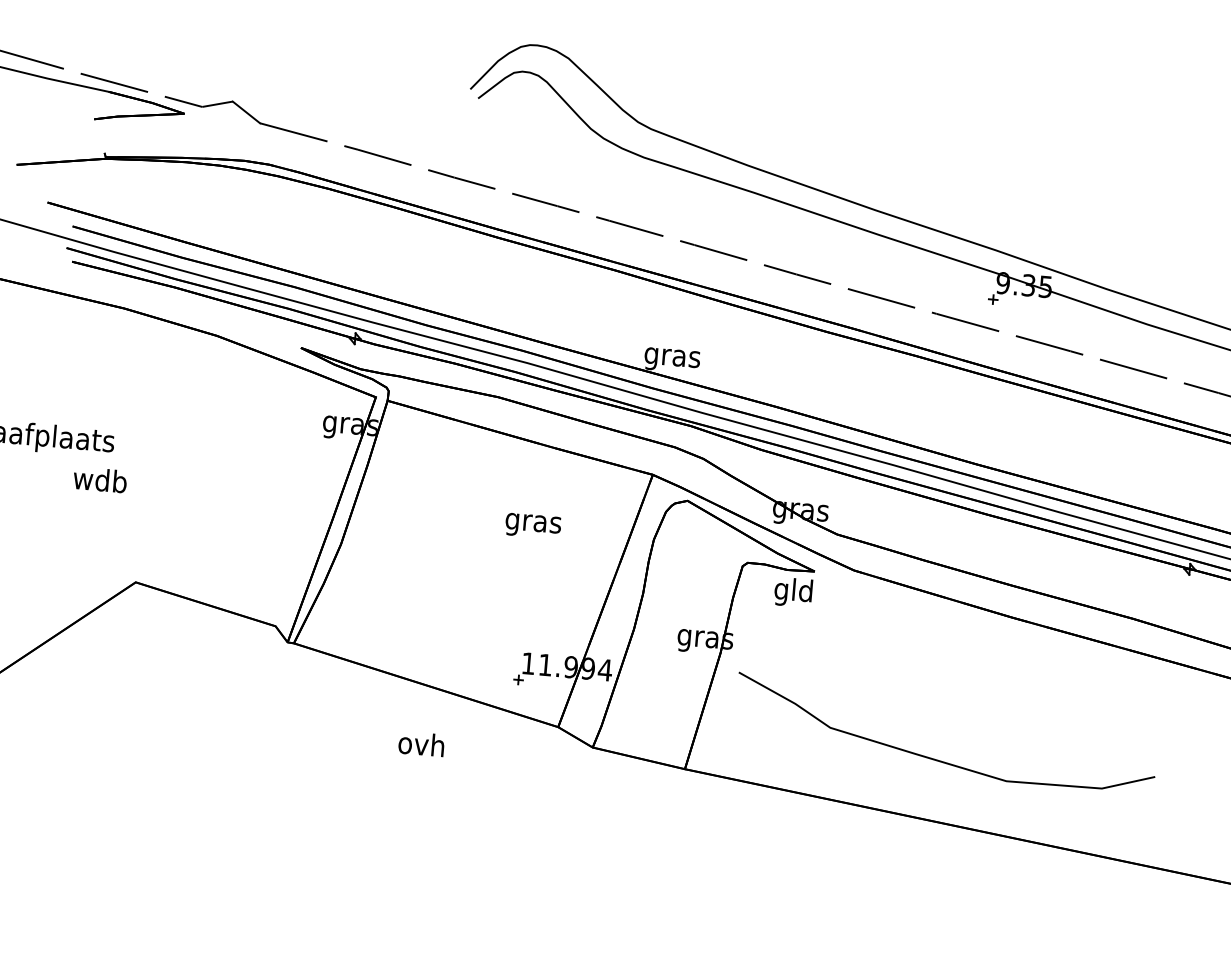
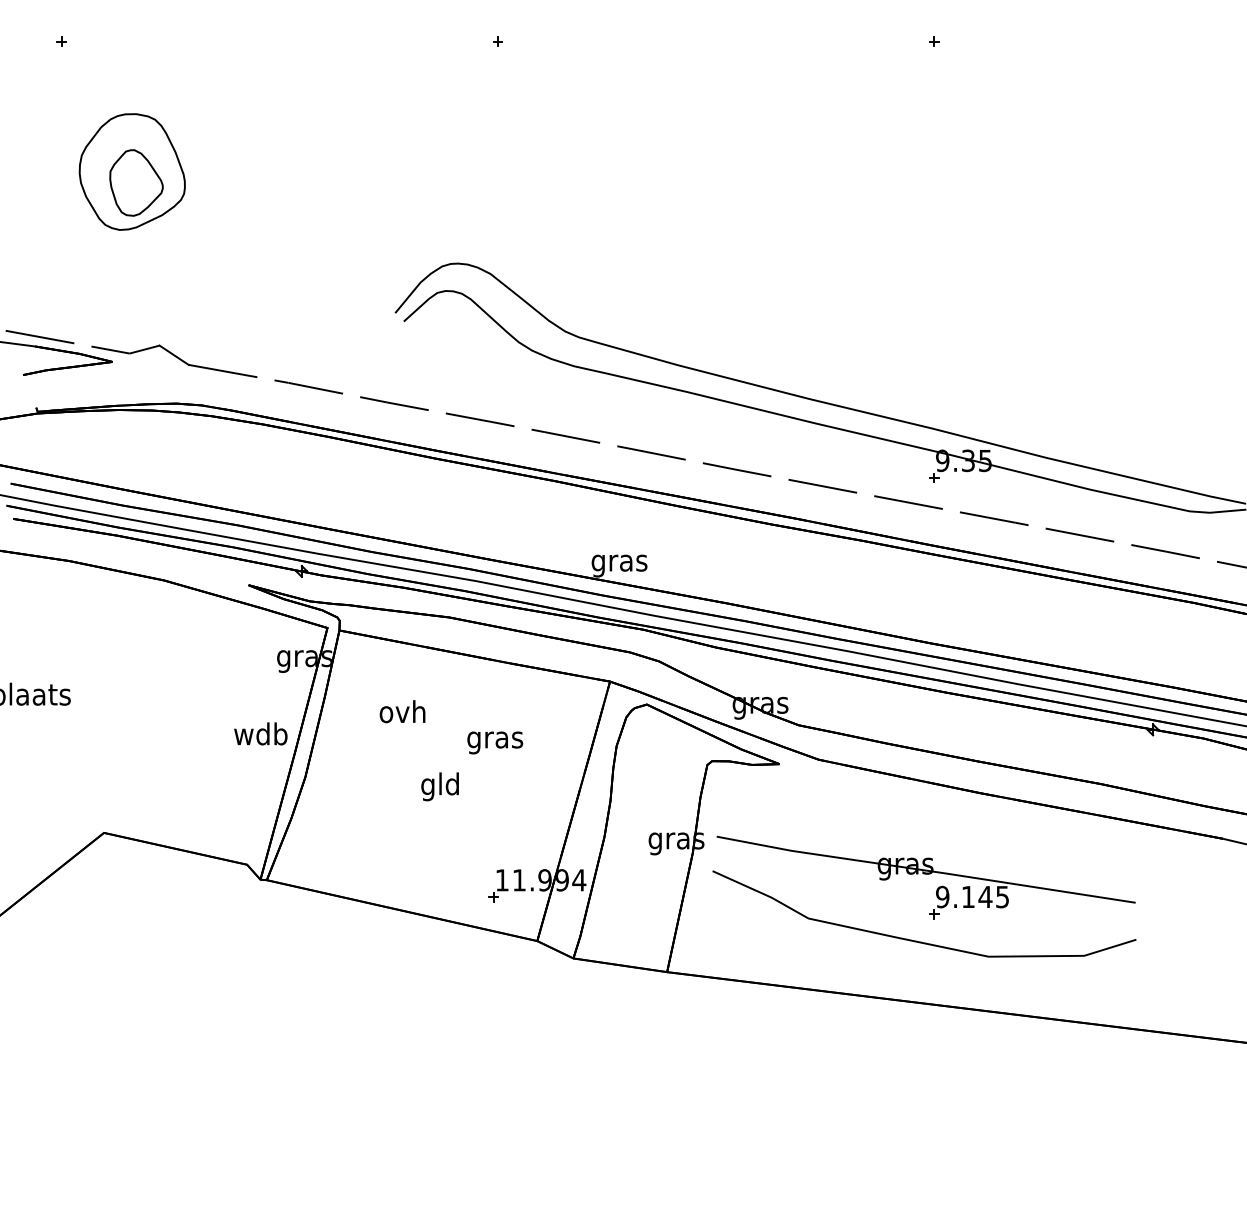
text: (99, 479) -> (260, 733), moved
text: (792, 592) -> (439, 786), moved
part: (950, 696) -> (925, 877), added
text: (421, 743) -> (402, 711), moved

